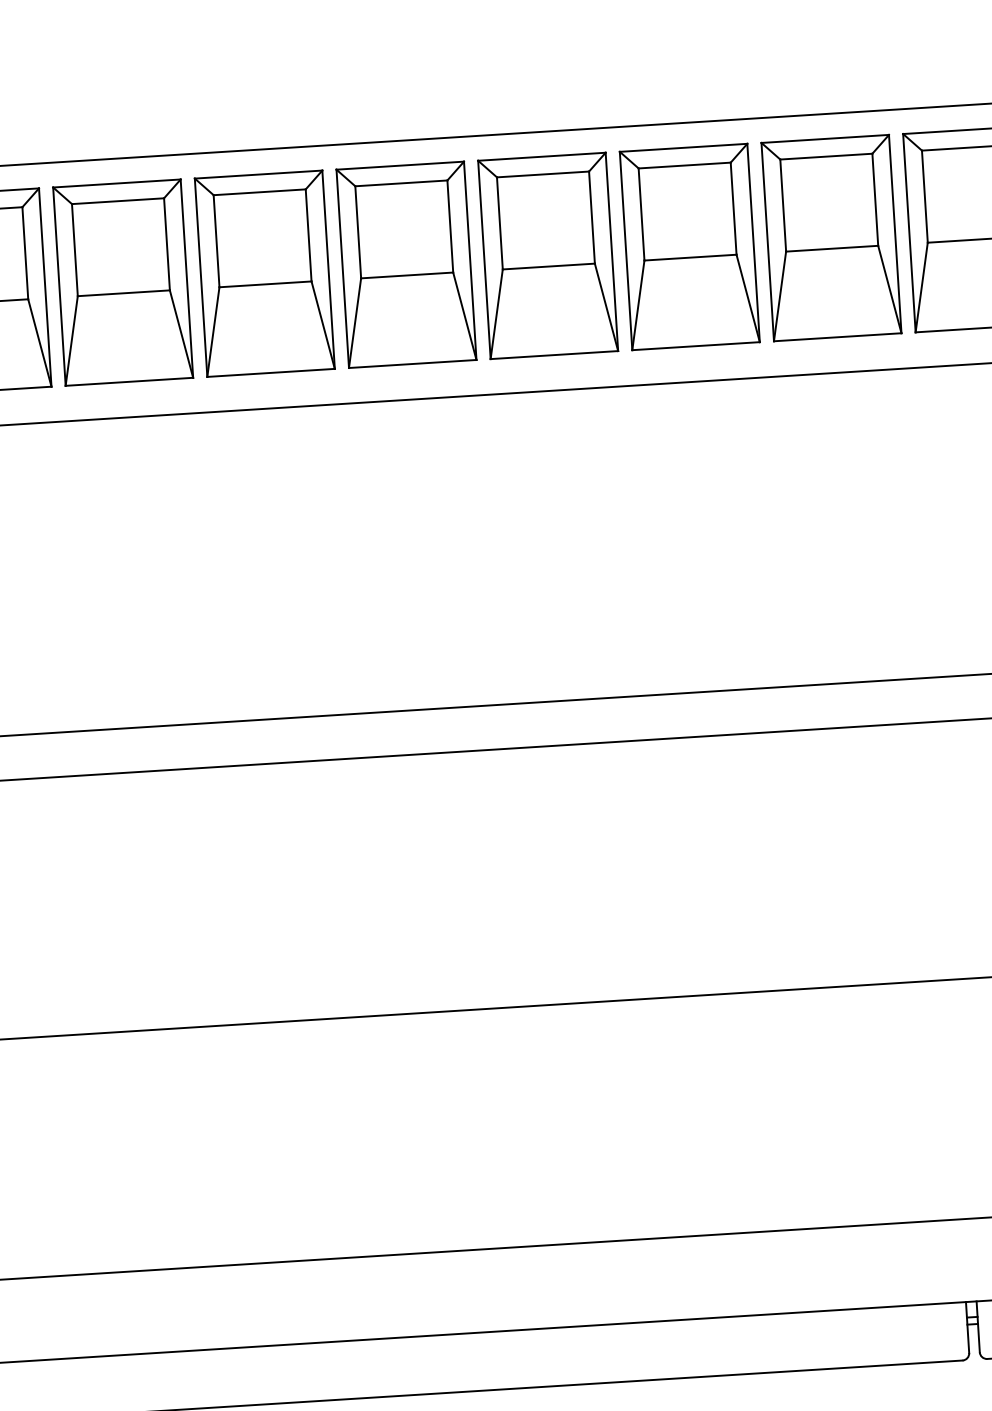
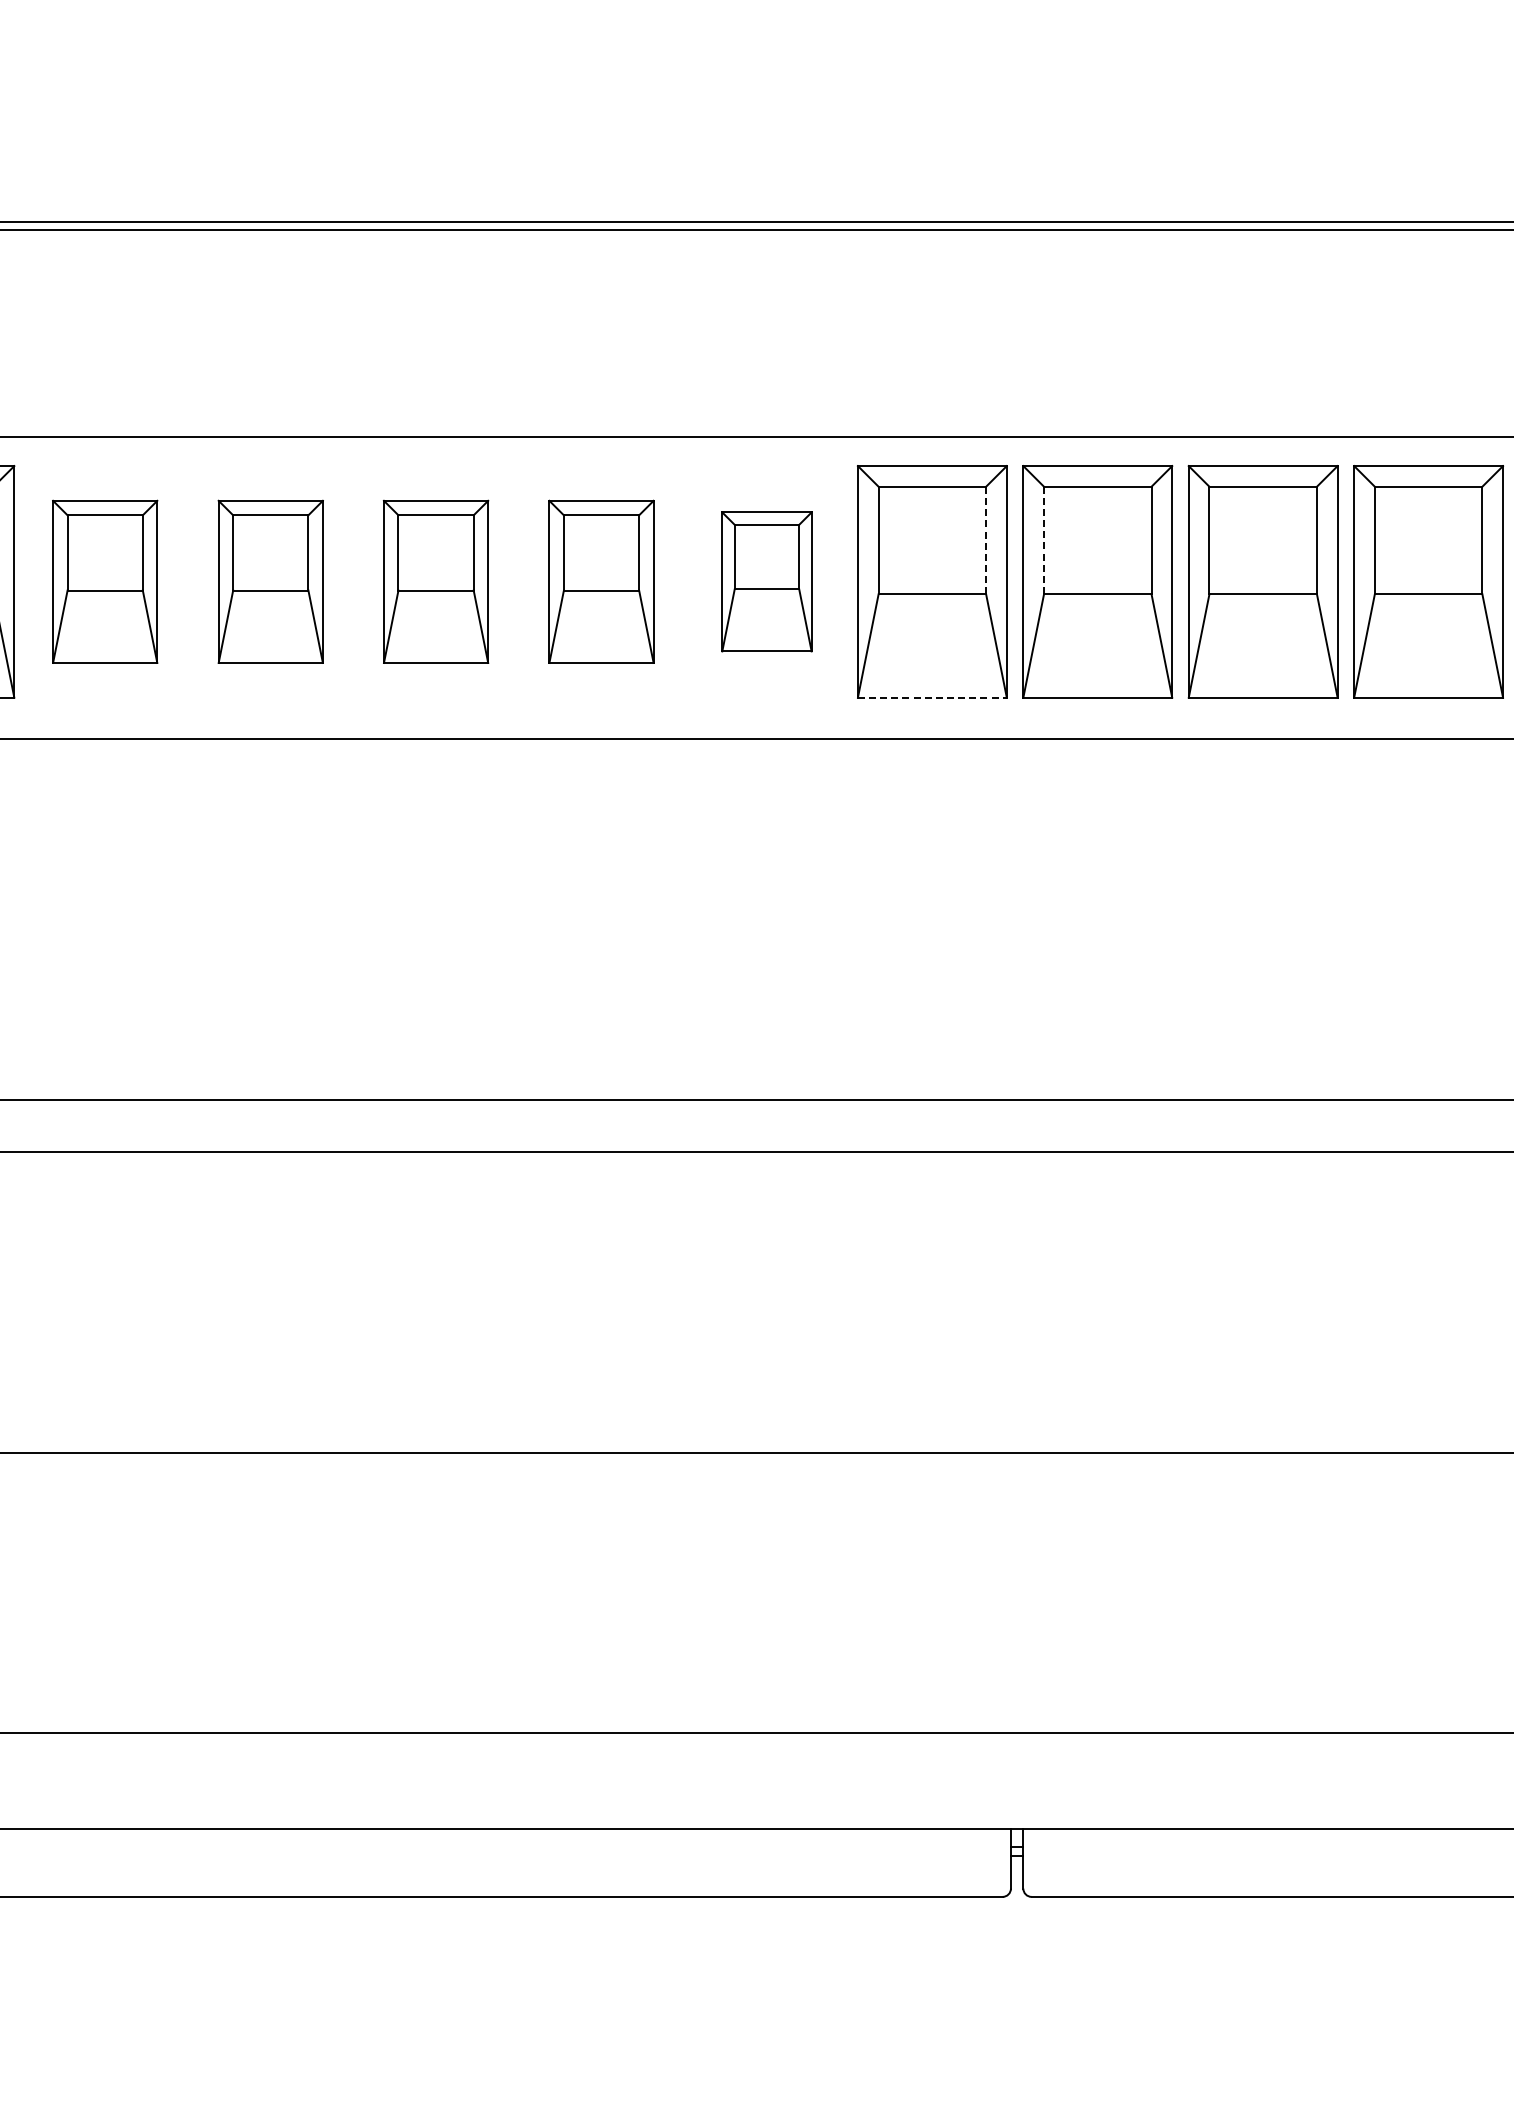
line: (925, 196) -> (1044, 540), solid -> dashed
line: (875, 199) -> (986, 540), solid -> dashed
part: (689, 246) -> (766, 581), size x0.6
part: (548, 255) -> (601, 581), size x0.7
part: (405, 264) -> (435, 581), size x0.7
part: (264, 273) -> (270, 581), size x0.7
part: (122, 282) -> (104, 581), size x0.7
line: (837, 337) -> (932, 697), solid -> dashed

